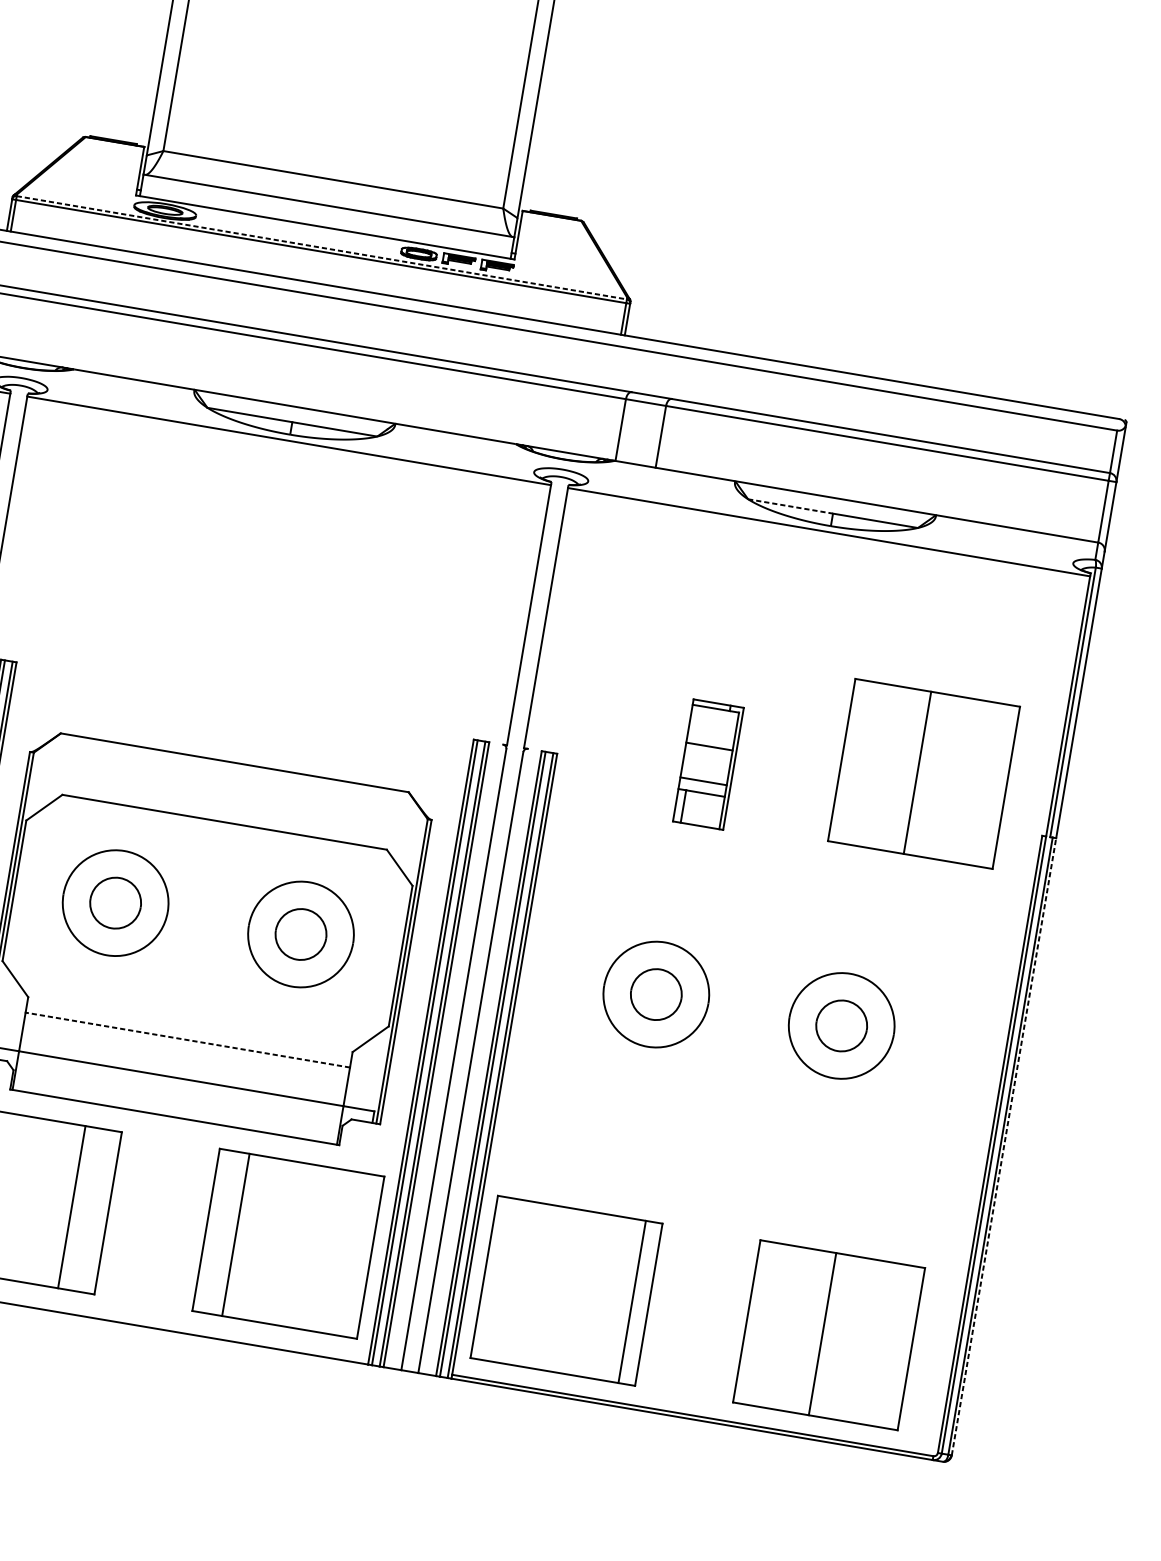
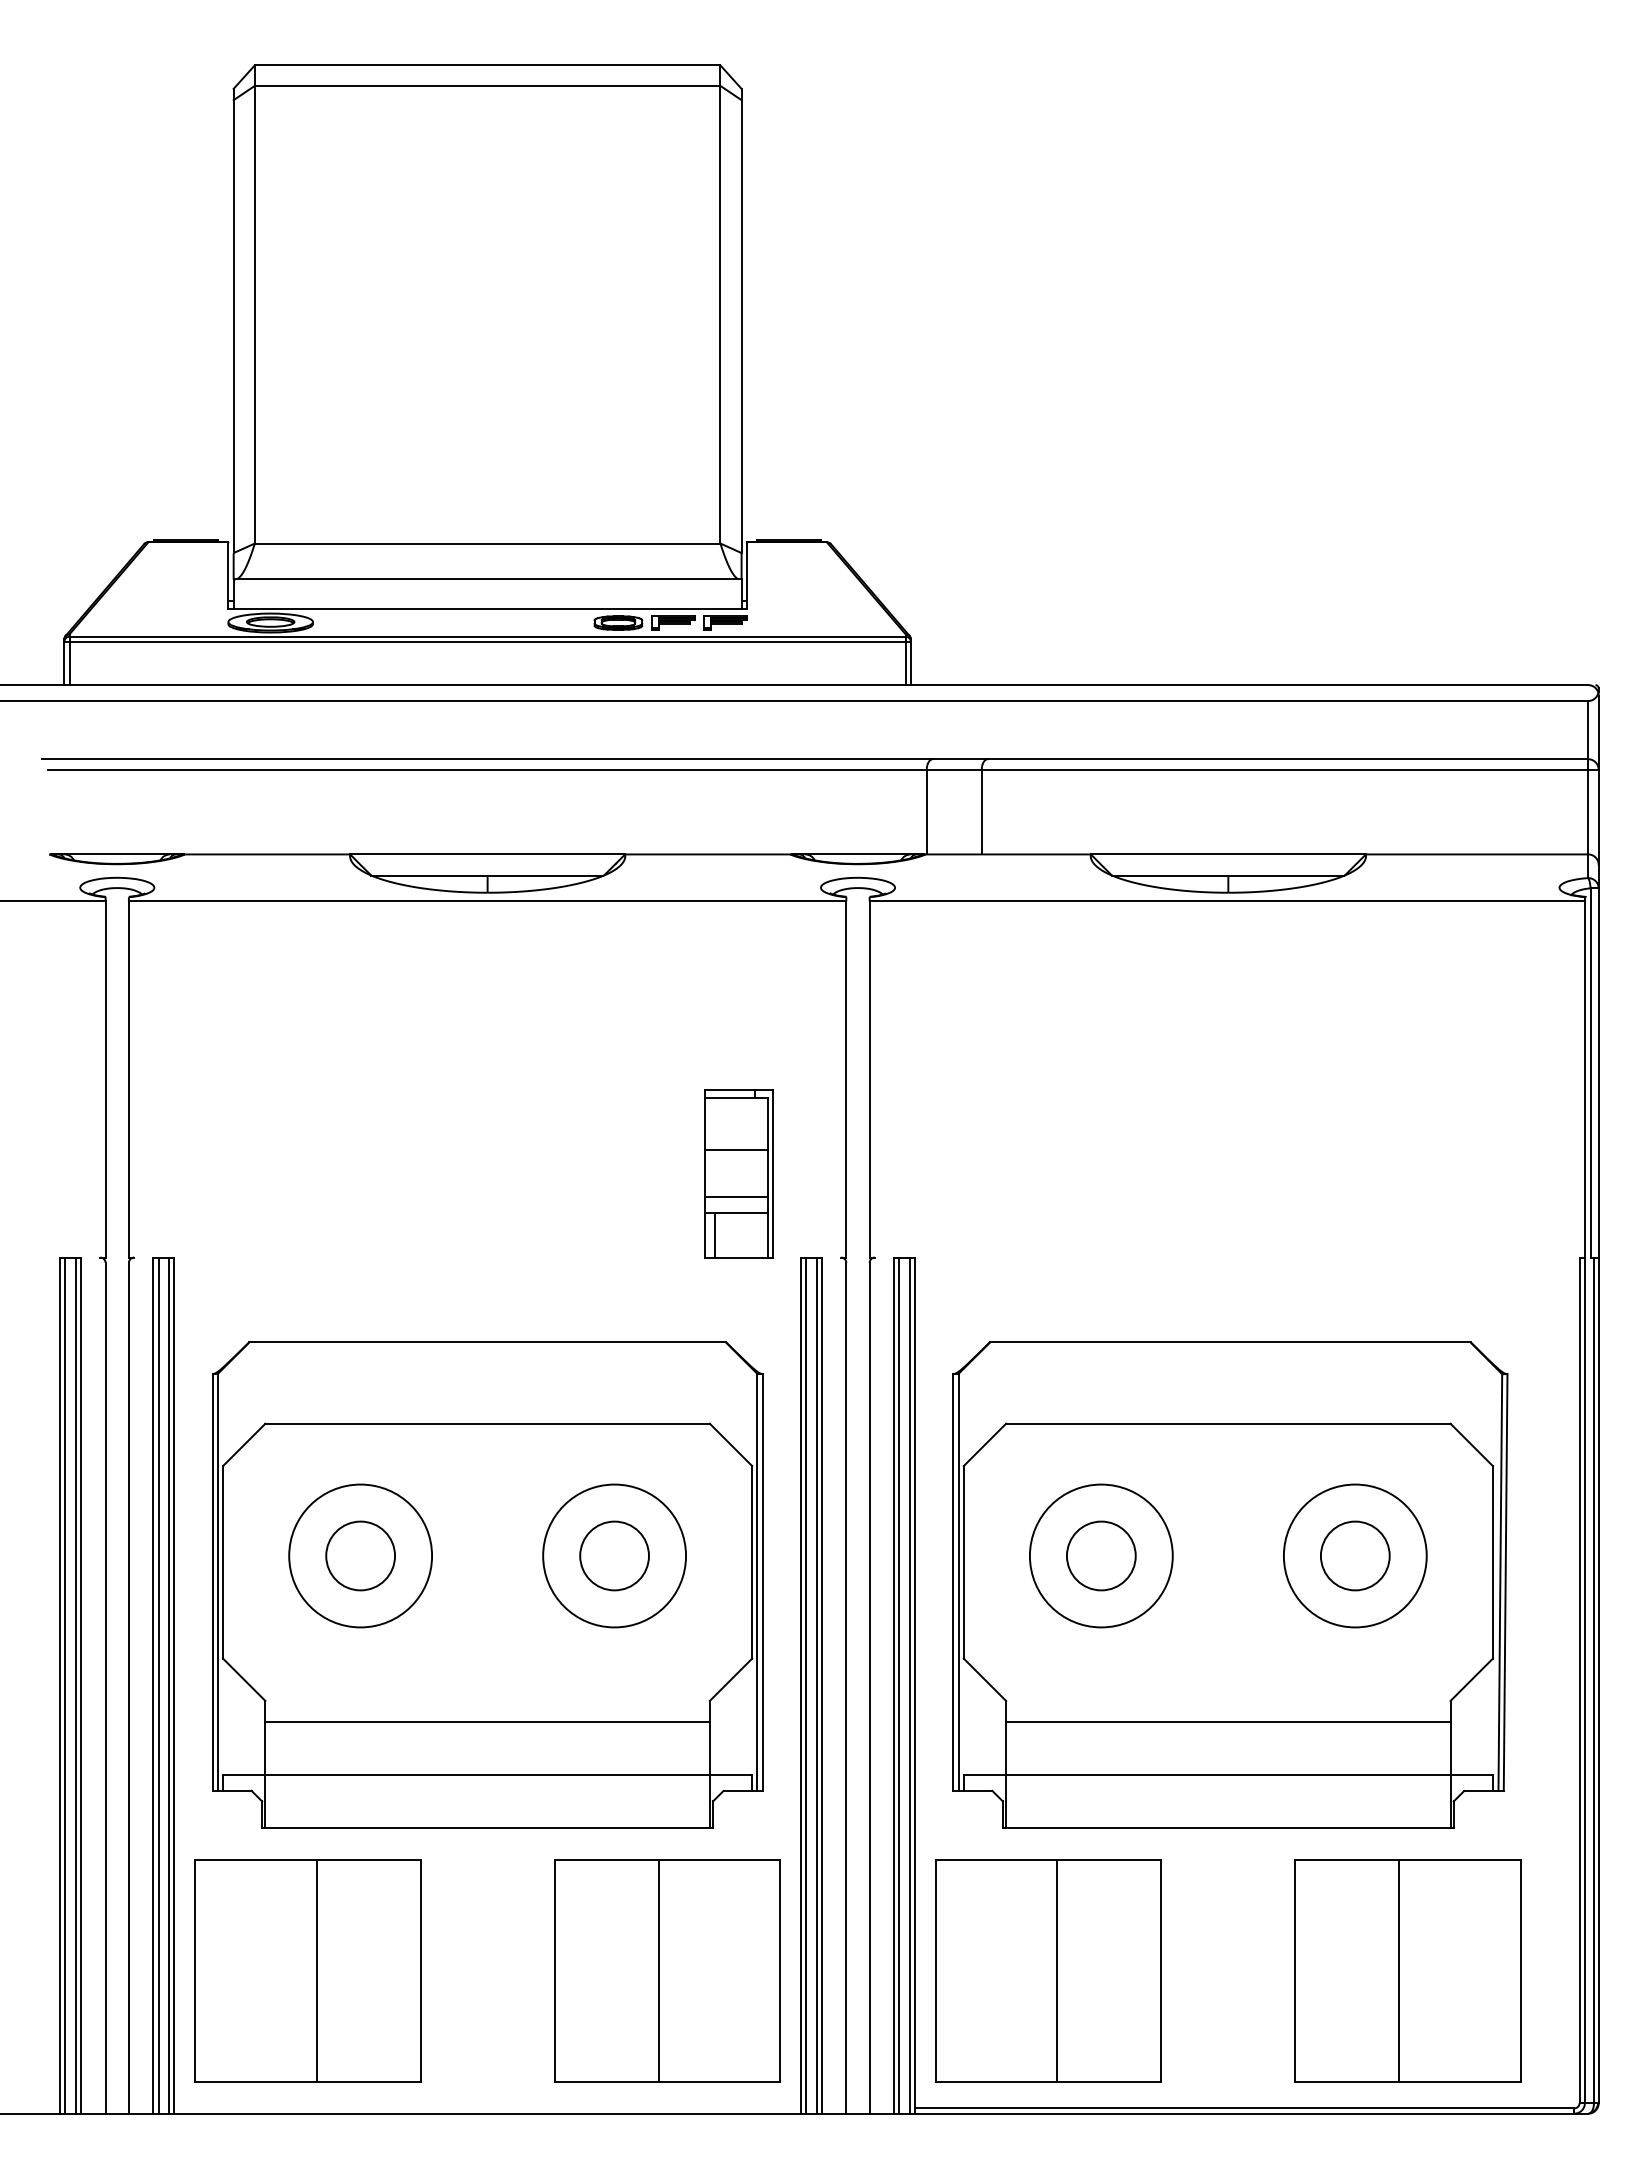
line: (321, 247) -> (487, 636), dashed -> solid
line: (790, 506) -> (1170, 875), dashed -> solid
part: (708, 764) -> (738, 1173), moved
part: (923, 773) -> (1407, 1201), removed
part: (747, 1031) -> (1230, 1584), added
line: (187, 1040) -> (487, 1722), dashed -> solid
line: (1003, 1146) -> (1598, 1680), dashed -> solid
line: (71, 1206) -> (316, 1970), moved
line: (235, 1234) -> (658, 1970), moved
line: (632, 1301) -> (1057, 1970), moved

